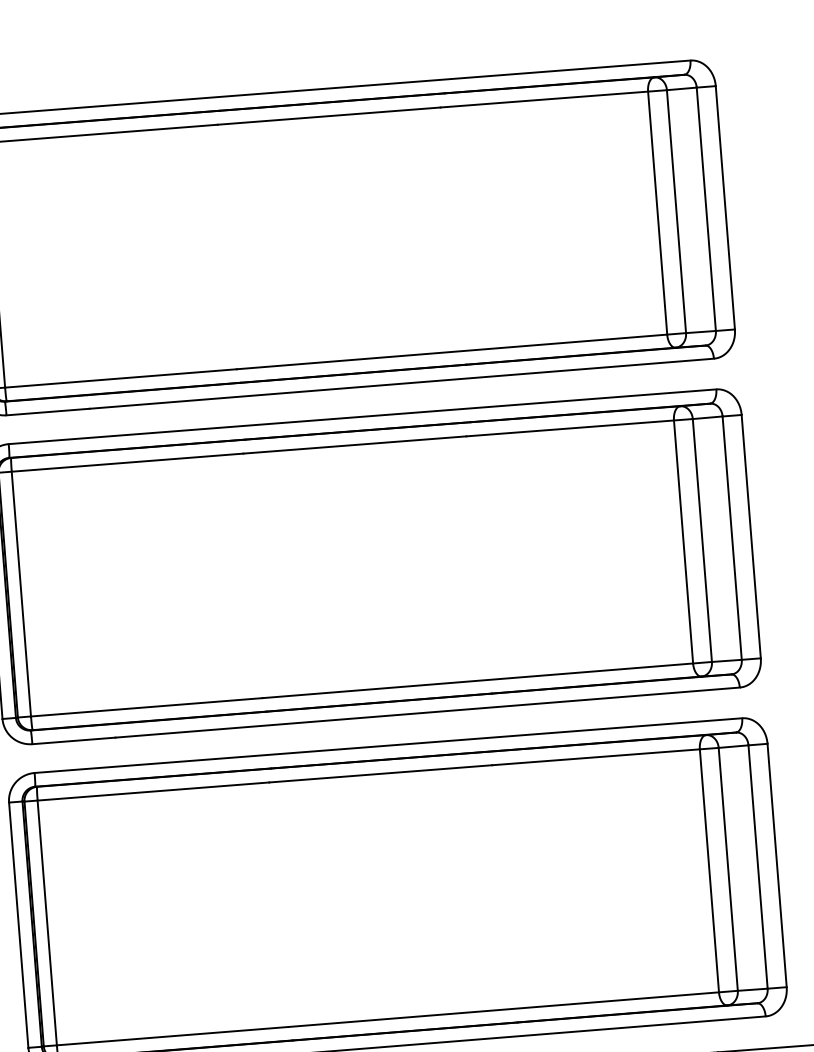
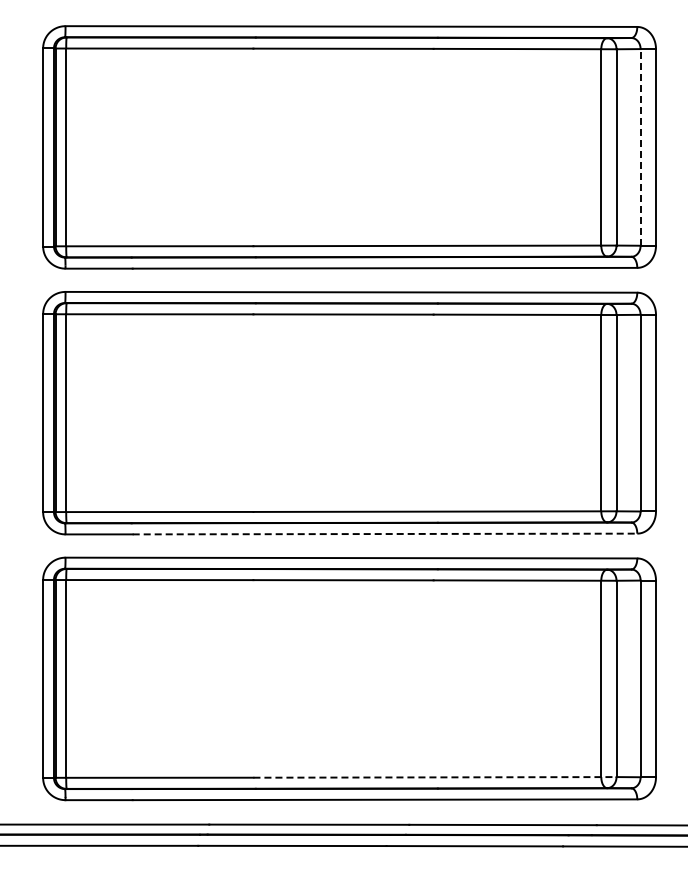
line: (706, 208) -> (640, 146), solid -> dashed
line: (428, 713) -> (385, 534), solid -> dashed
line: (512, 1009) -> (434, 777), solid -> dashed

